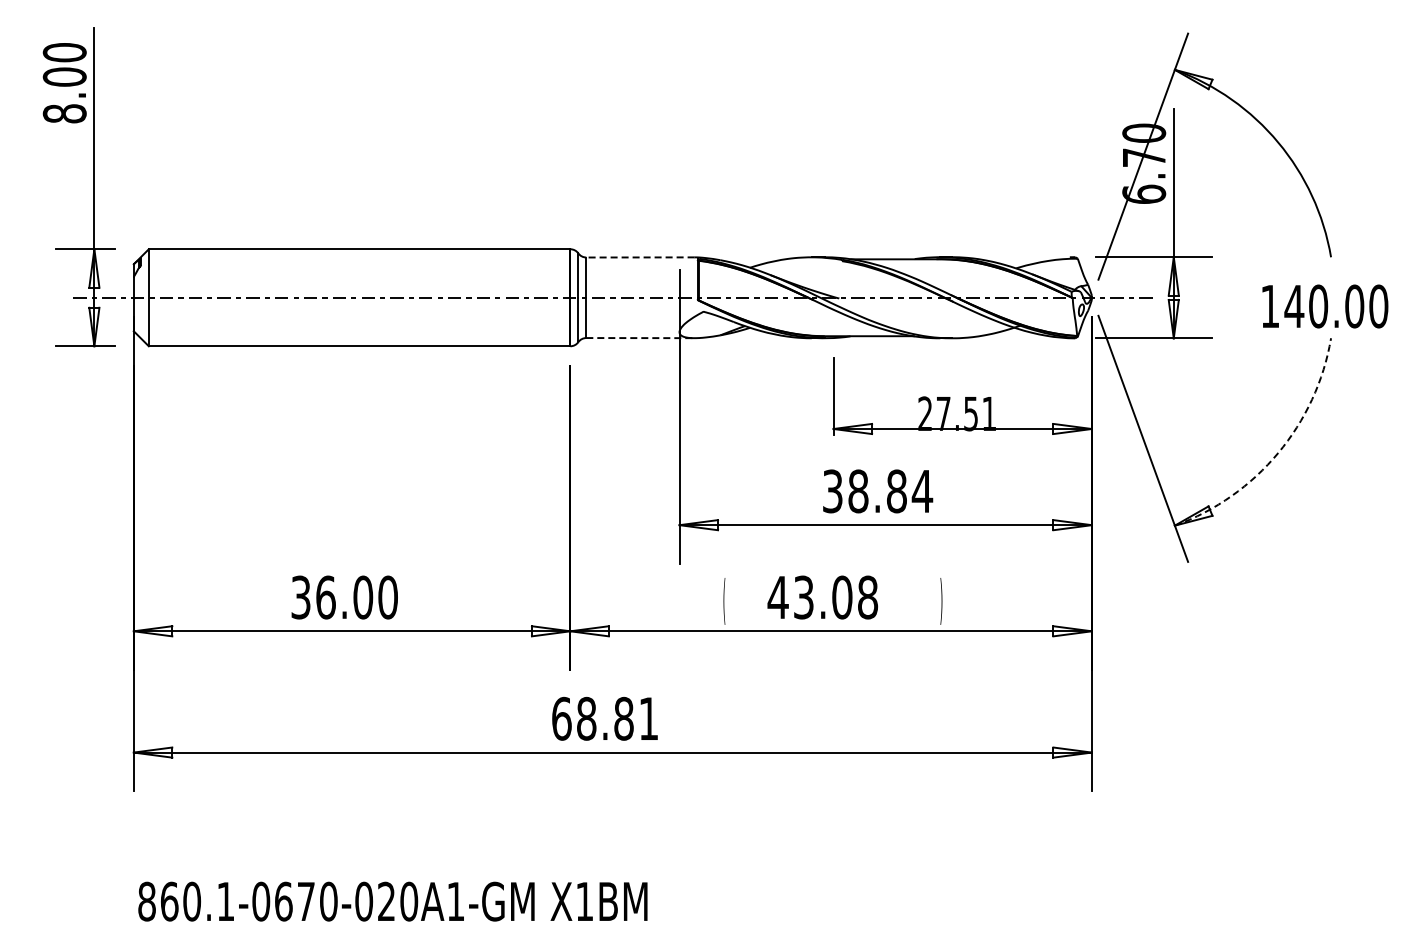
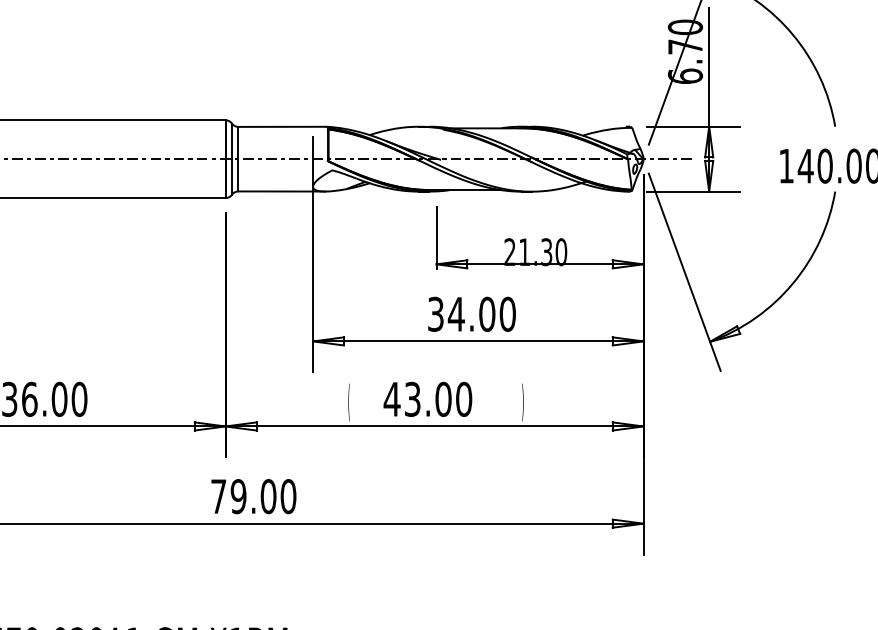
line: (639, 257) -> (281, 126), dashed -> solid
line: (640, 338) -> (281, 191), dashed -> solid
text: (966, 413) -> (543, 251), 27.51 -> 21.30
arc: (1278, 453) -> (793, 283), dashed -> solid
text: (890, 491) -> (482, 314), 38.84 -> 34.00
text: (868, 597) -> (464, 399), 43.08 -> 43.00
text: (605, 718) -> (253, 496), 68.81 -> 79.00

